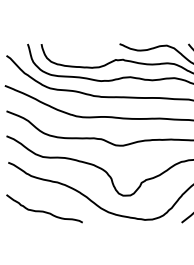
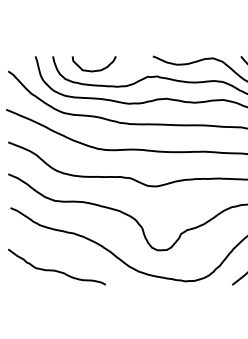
curve: (73, 54) -> (93, 69), added

